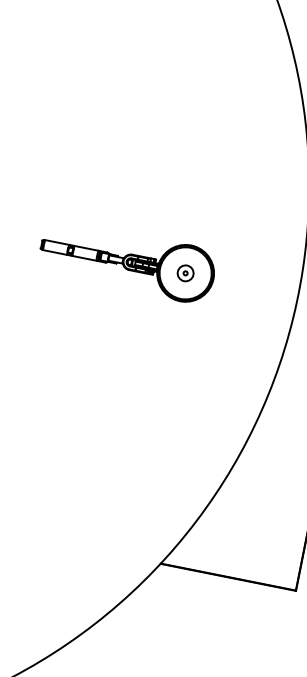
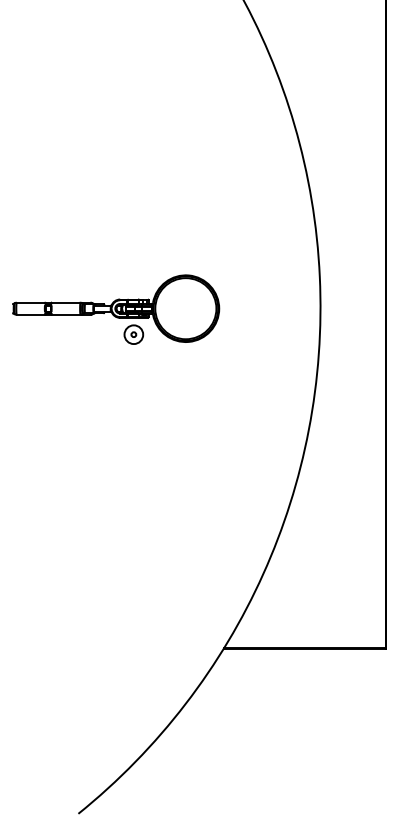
part: (185, 273) -> (133, 334), moved

